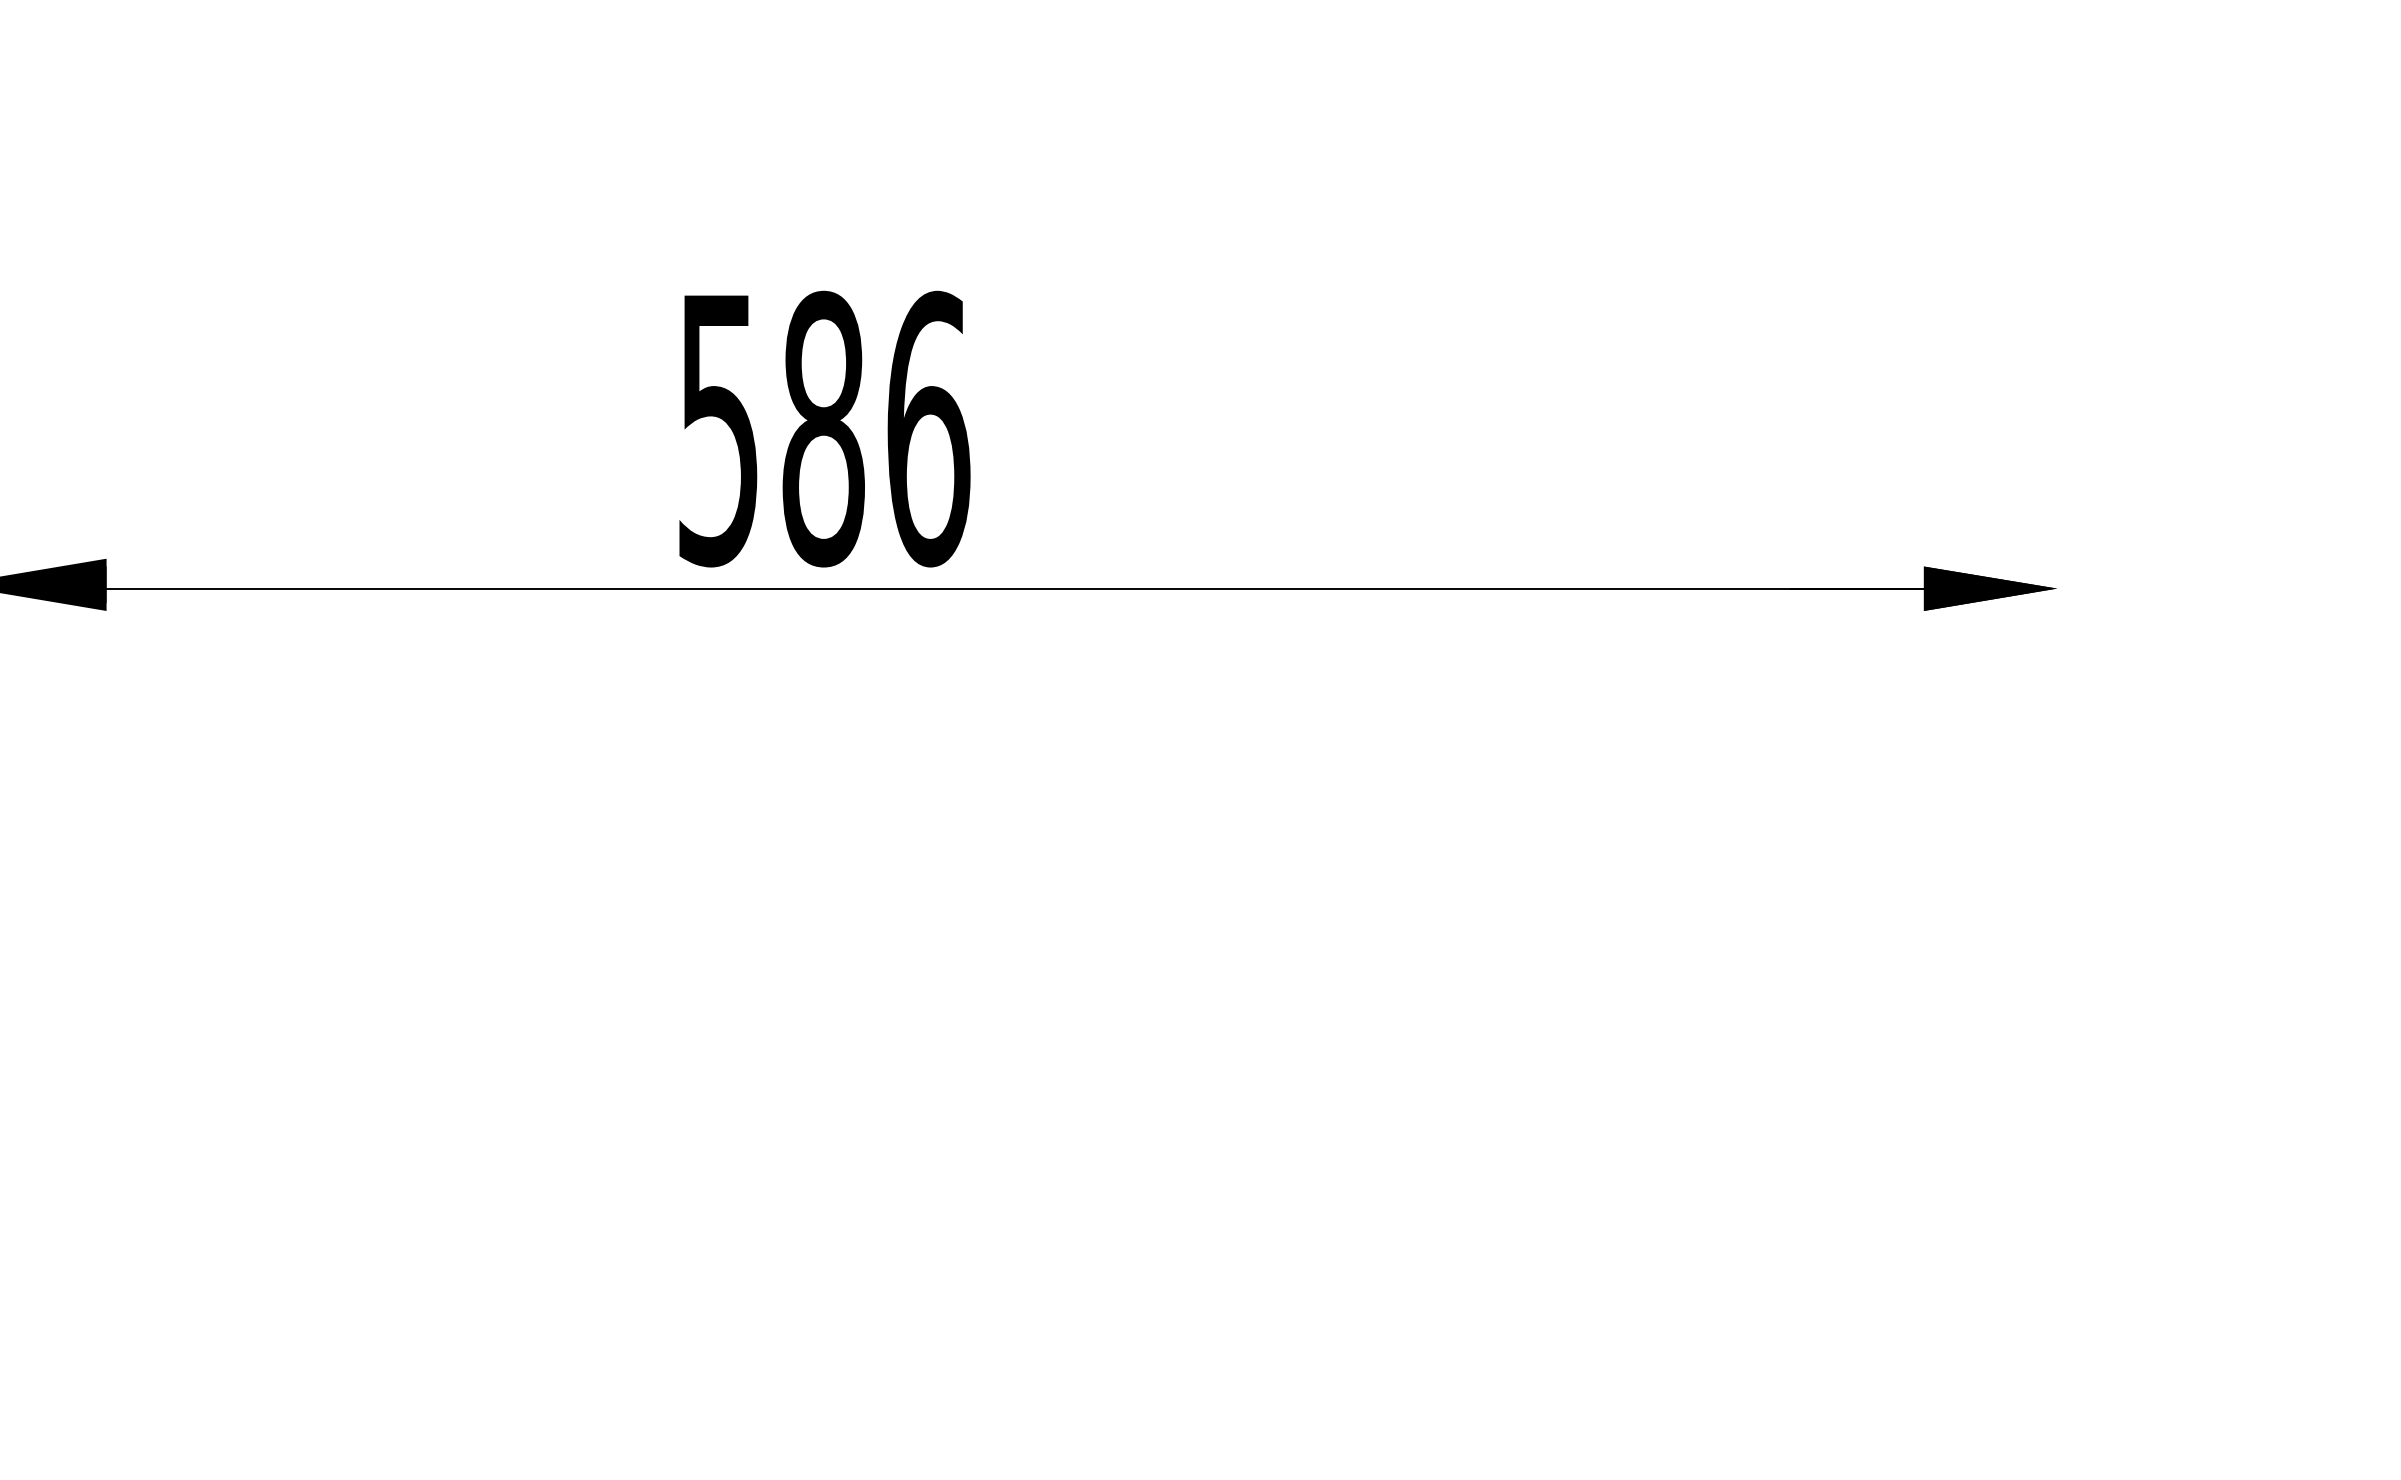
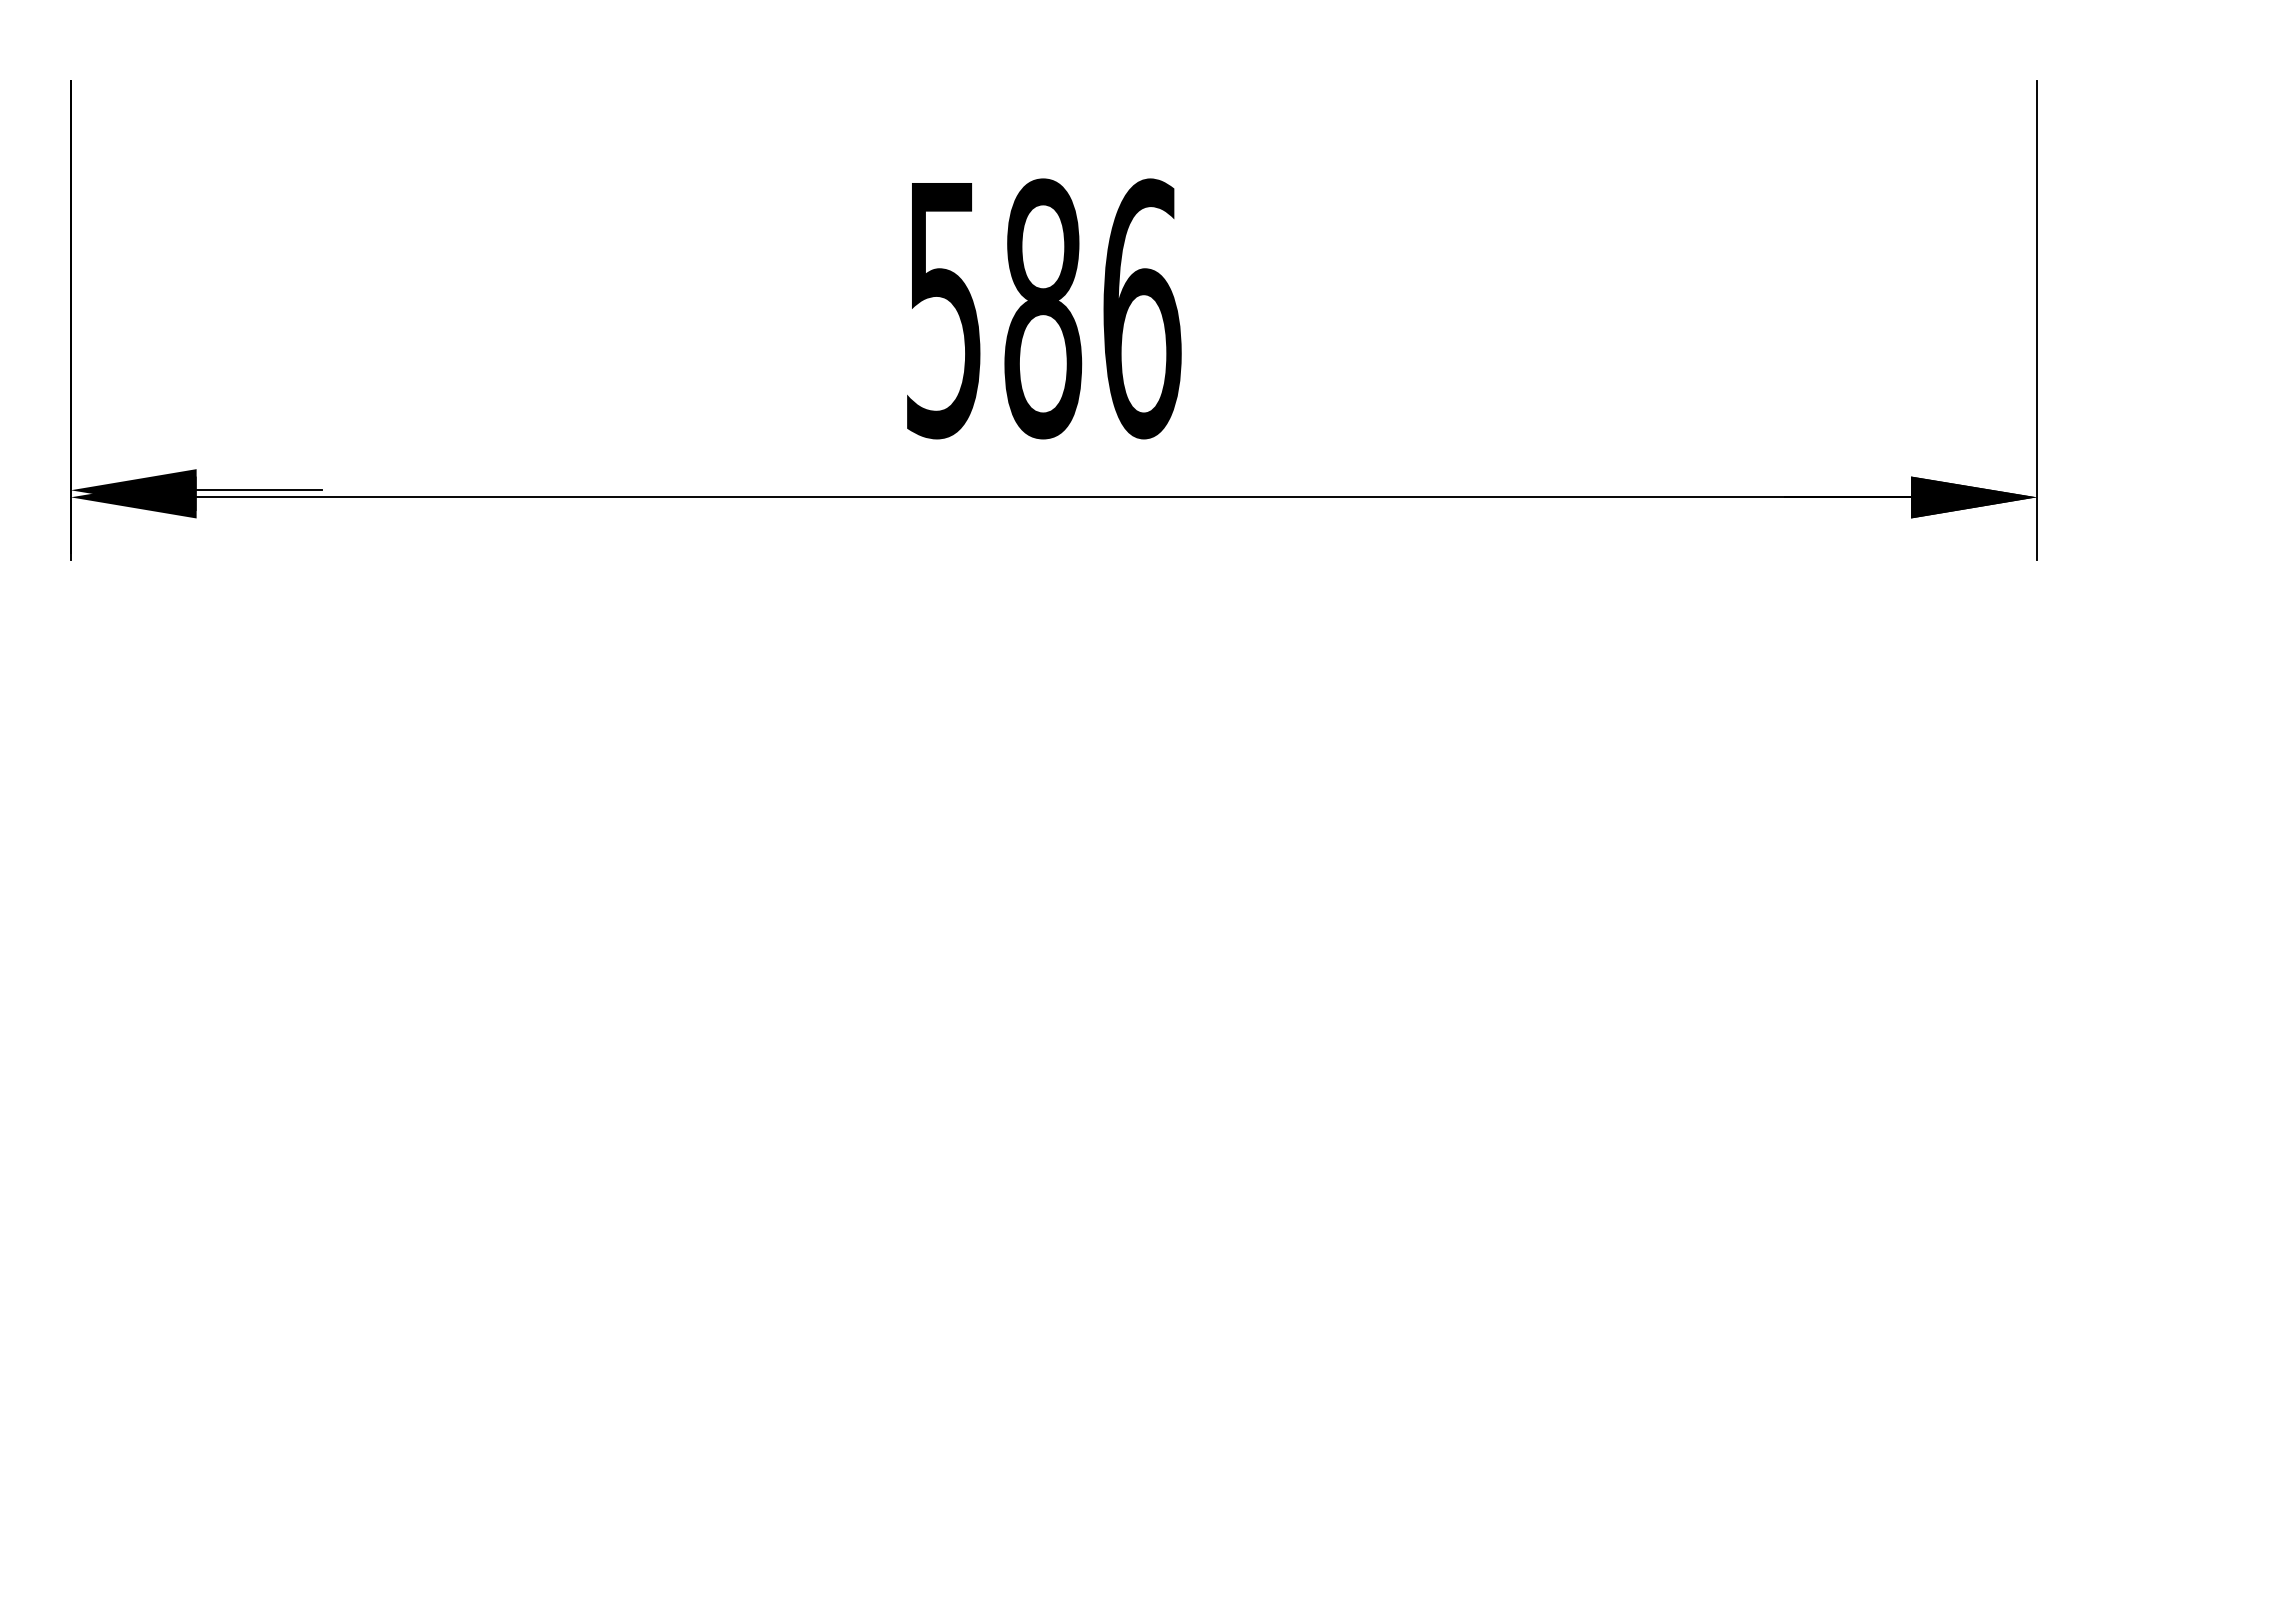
line: (2056, 401) -> (2036, 320), added
text: (825, 428) -> (1044, 308), moved
line: (173, 581) -> (259, 490), added

